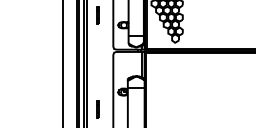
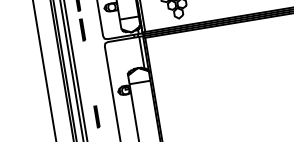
line: (97, 39) -> (81, 30), added

